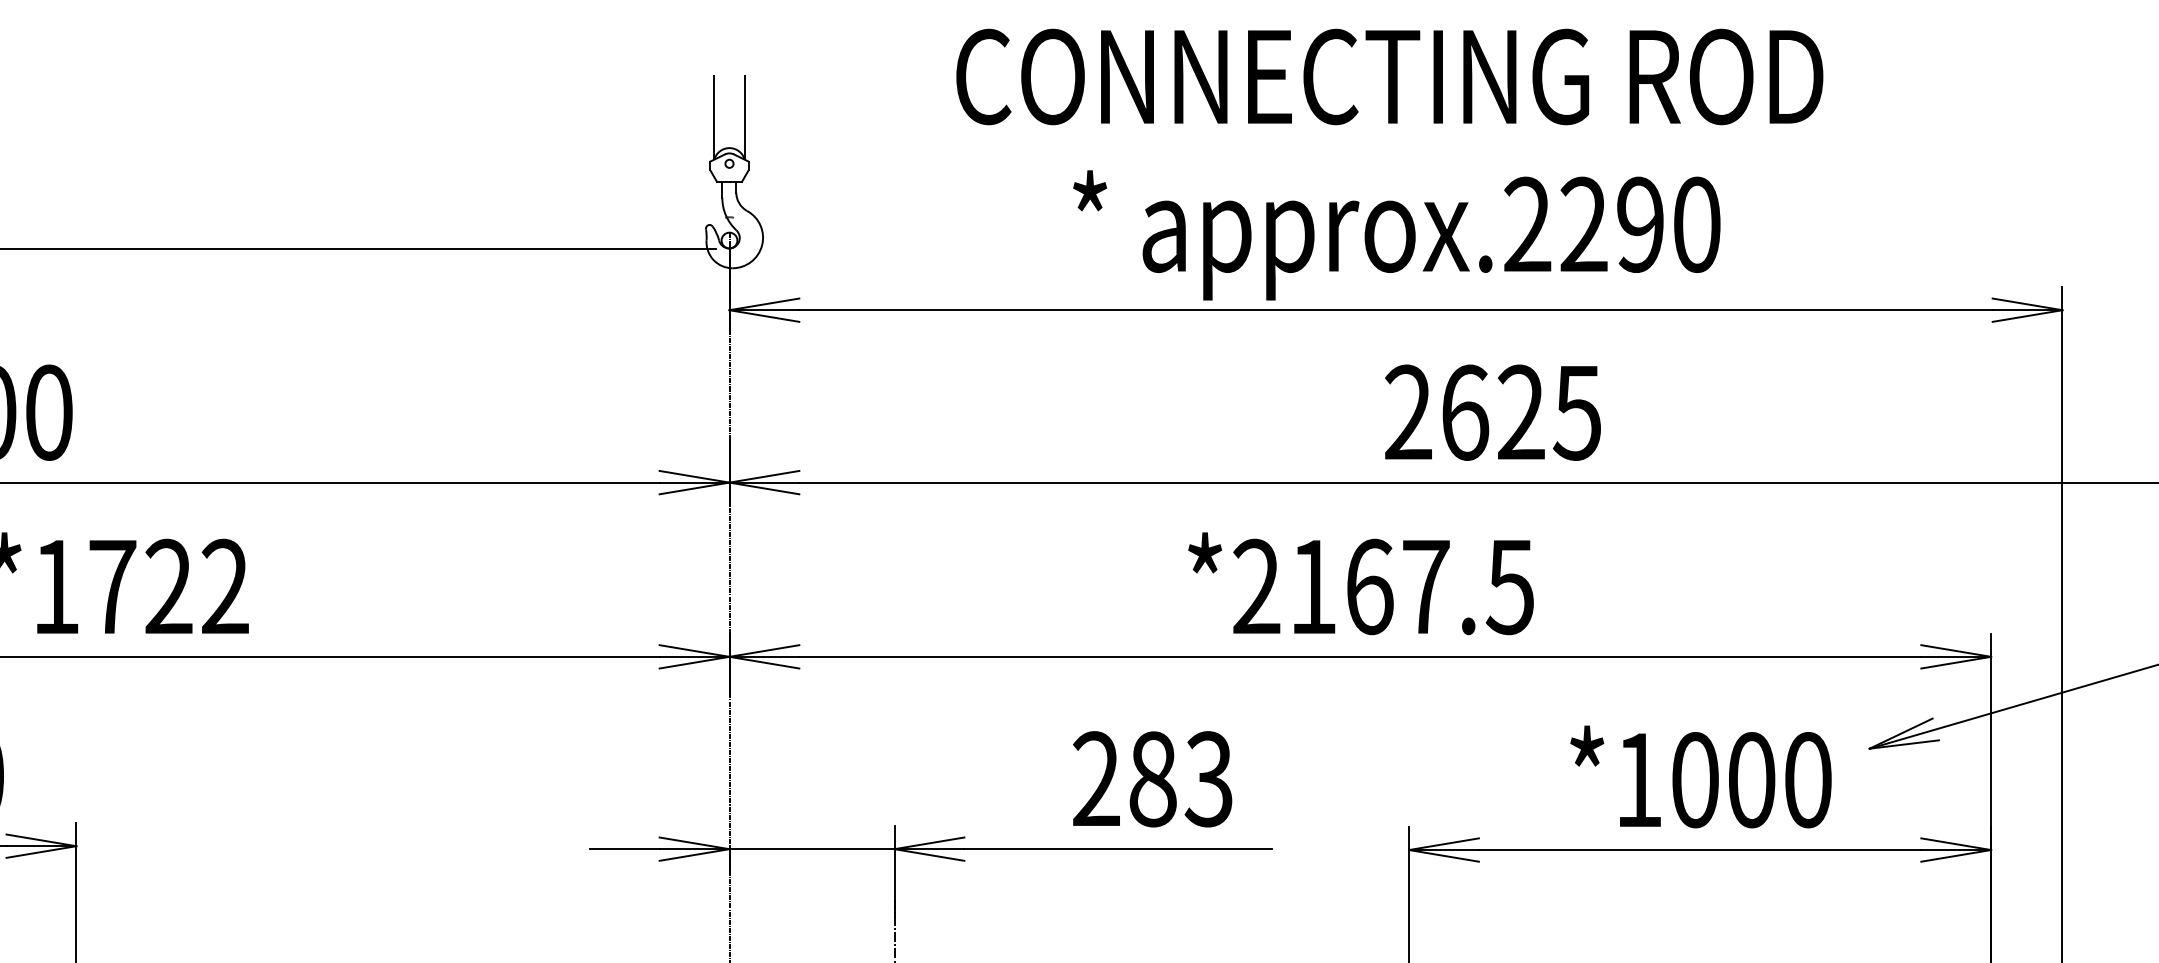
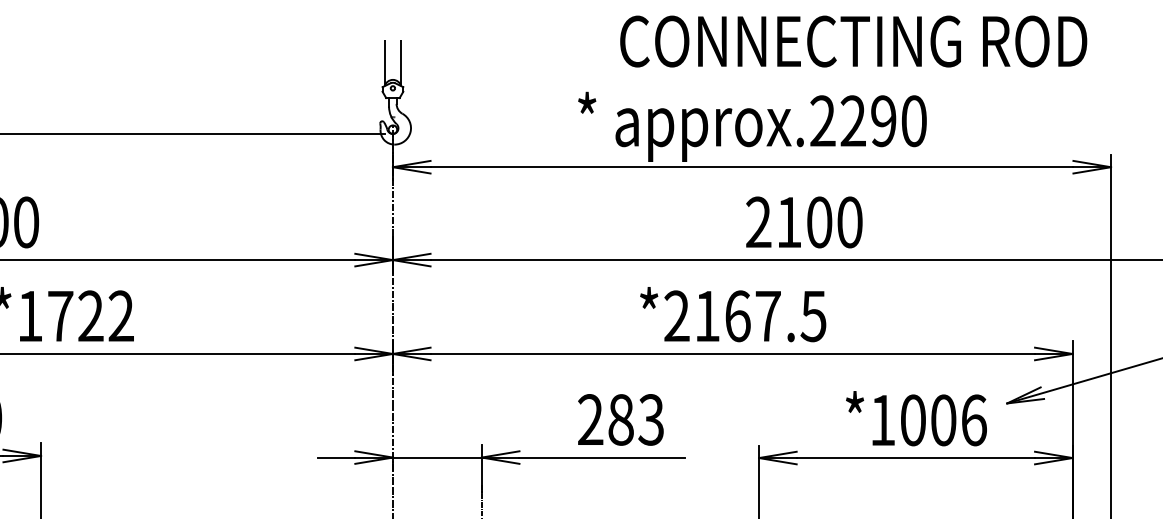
text: (1389, 76) -> (853, 41), moved
text: (1521, 412) -> (819, 222), 2625 -> 2100
text: (1807, 780) -> (973, 420), *1000 -> *1006

